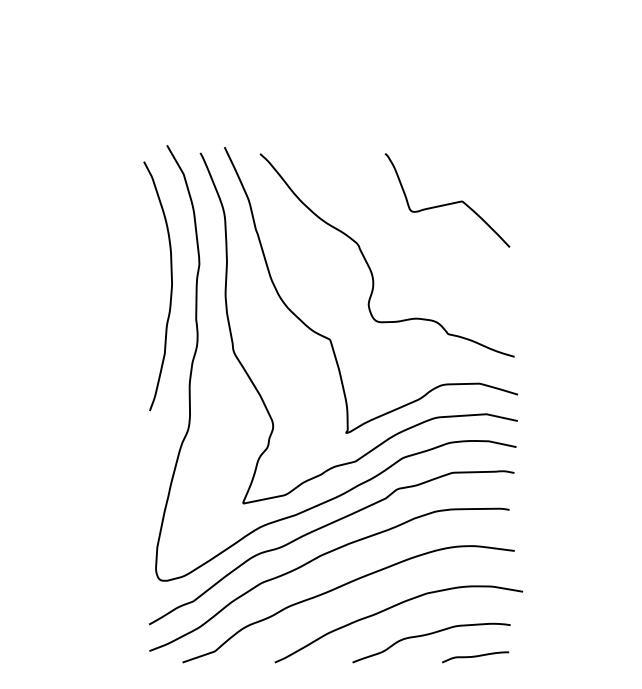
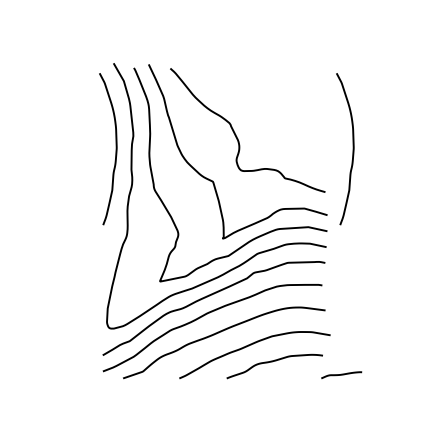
curve: (447, 203) -> (284, 98), removed
curve: (559, 286) -> (352, 149), added
curve: (475, 657) -> (341, 375), moved

